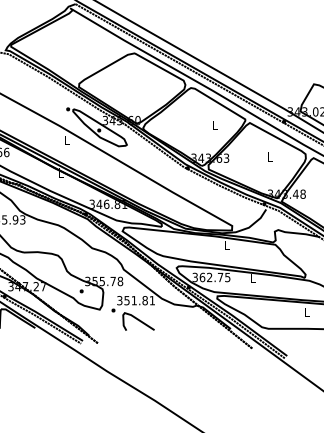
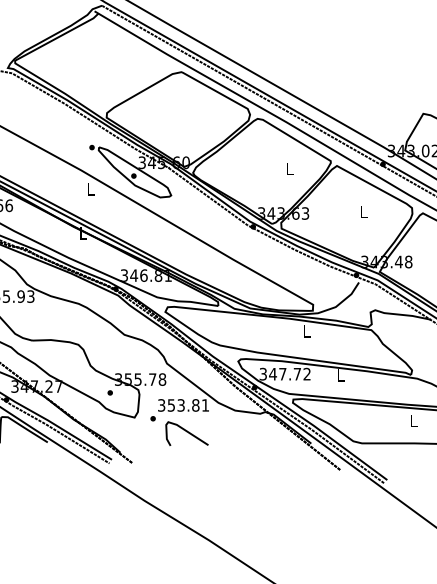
text: (214, 277) -> (289, 374), 362.75 -> 347.72
text: (133, 300) -> (180, 405), 351.81 -> 353.81

